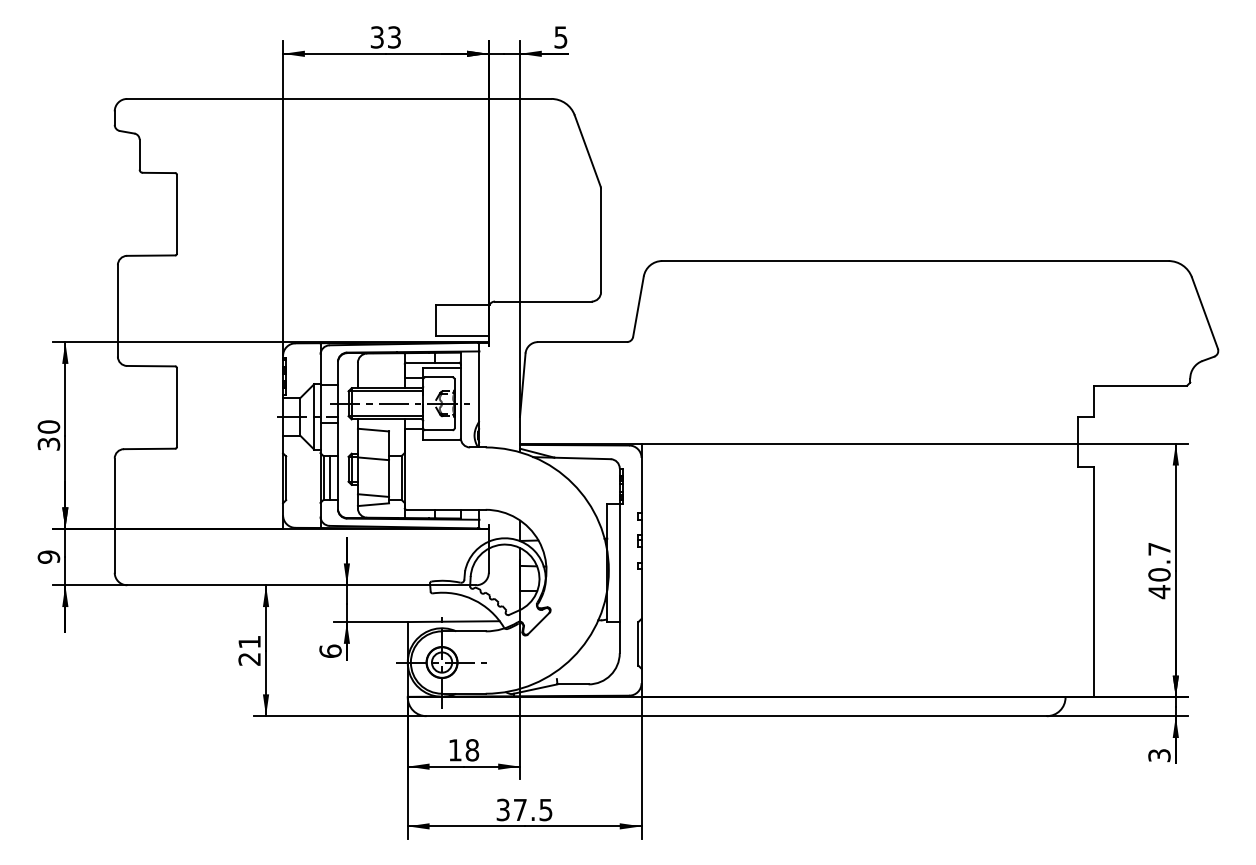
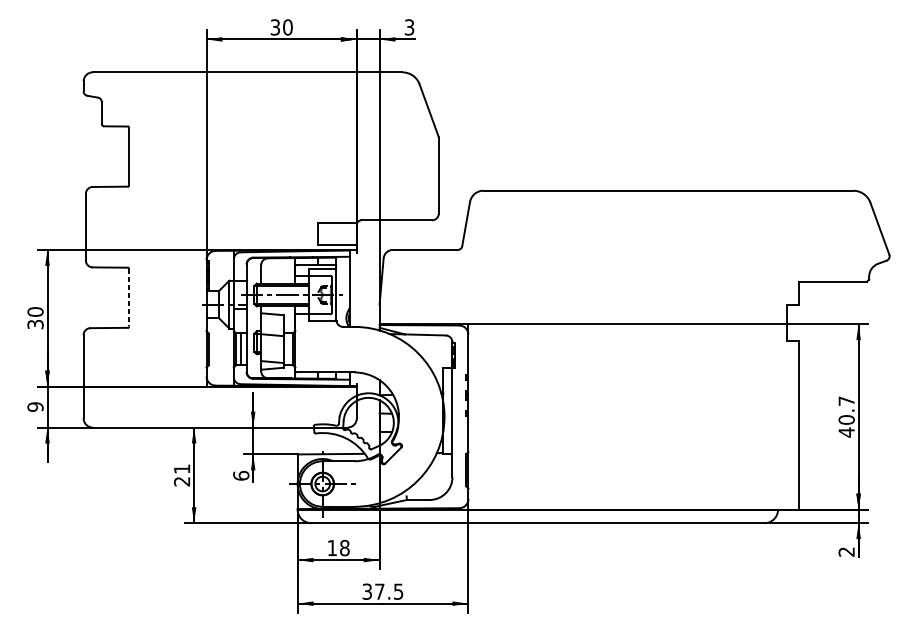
text: (561, 36) -> (409, 26), 5 -> 3
text: (394, 37) -> (287, 27), 33 -> 30
line: (177, 408) -> (129, 298), solid -> dashed
text: (1159, 755) -> (846, 551), 3 -> 2

